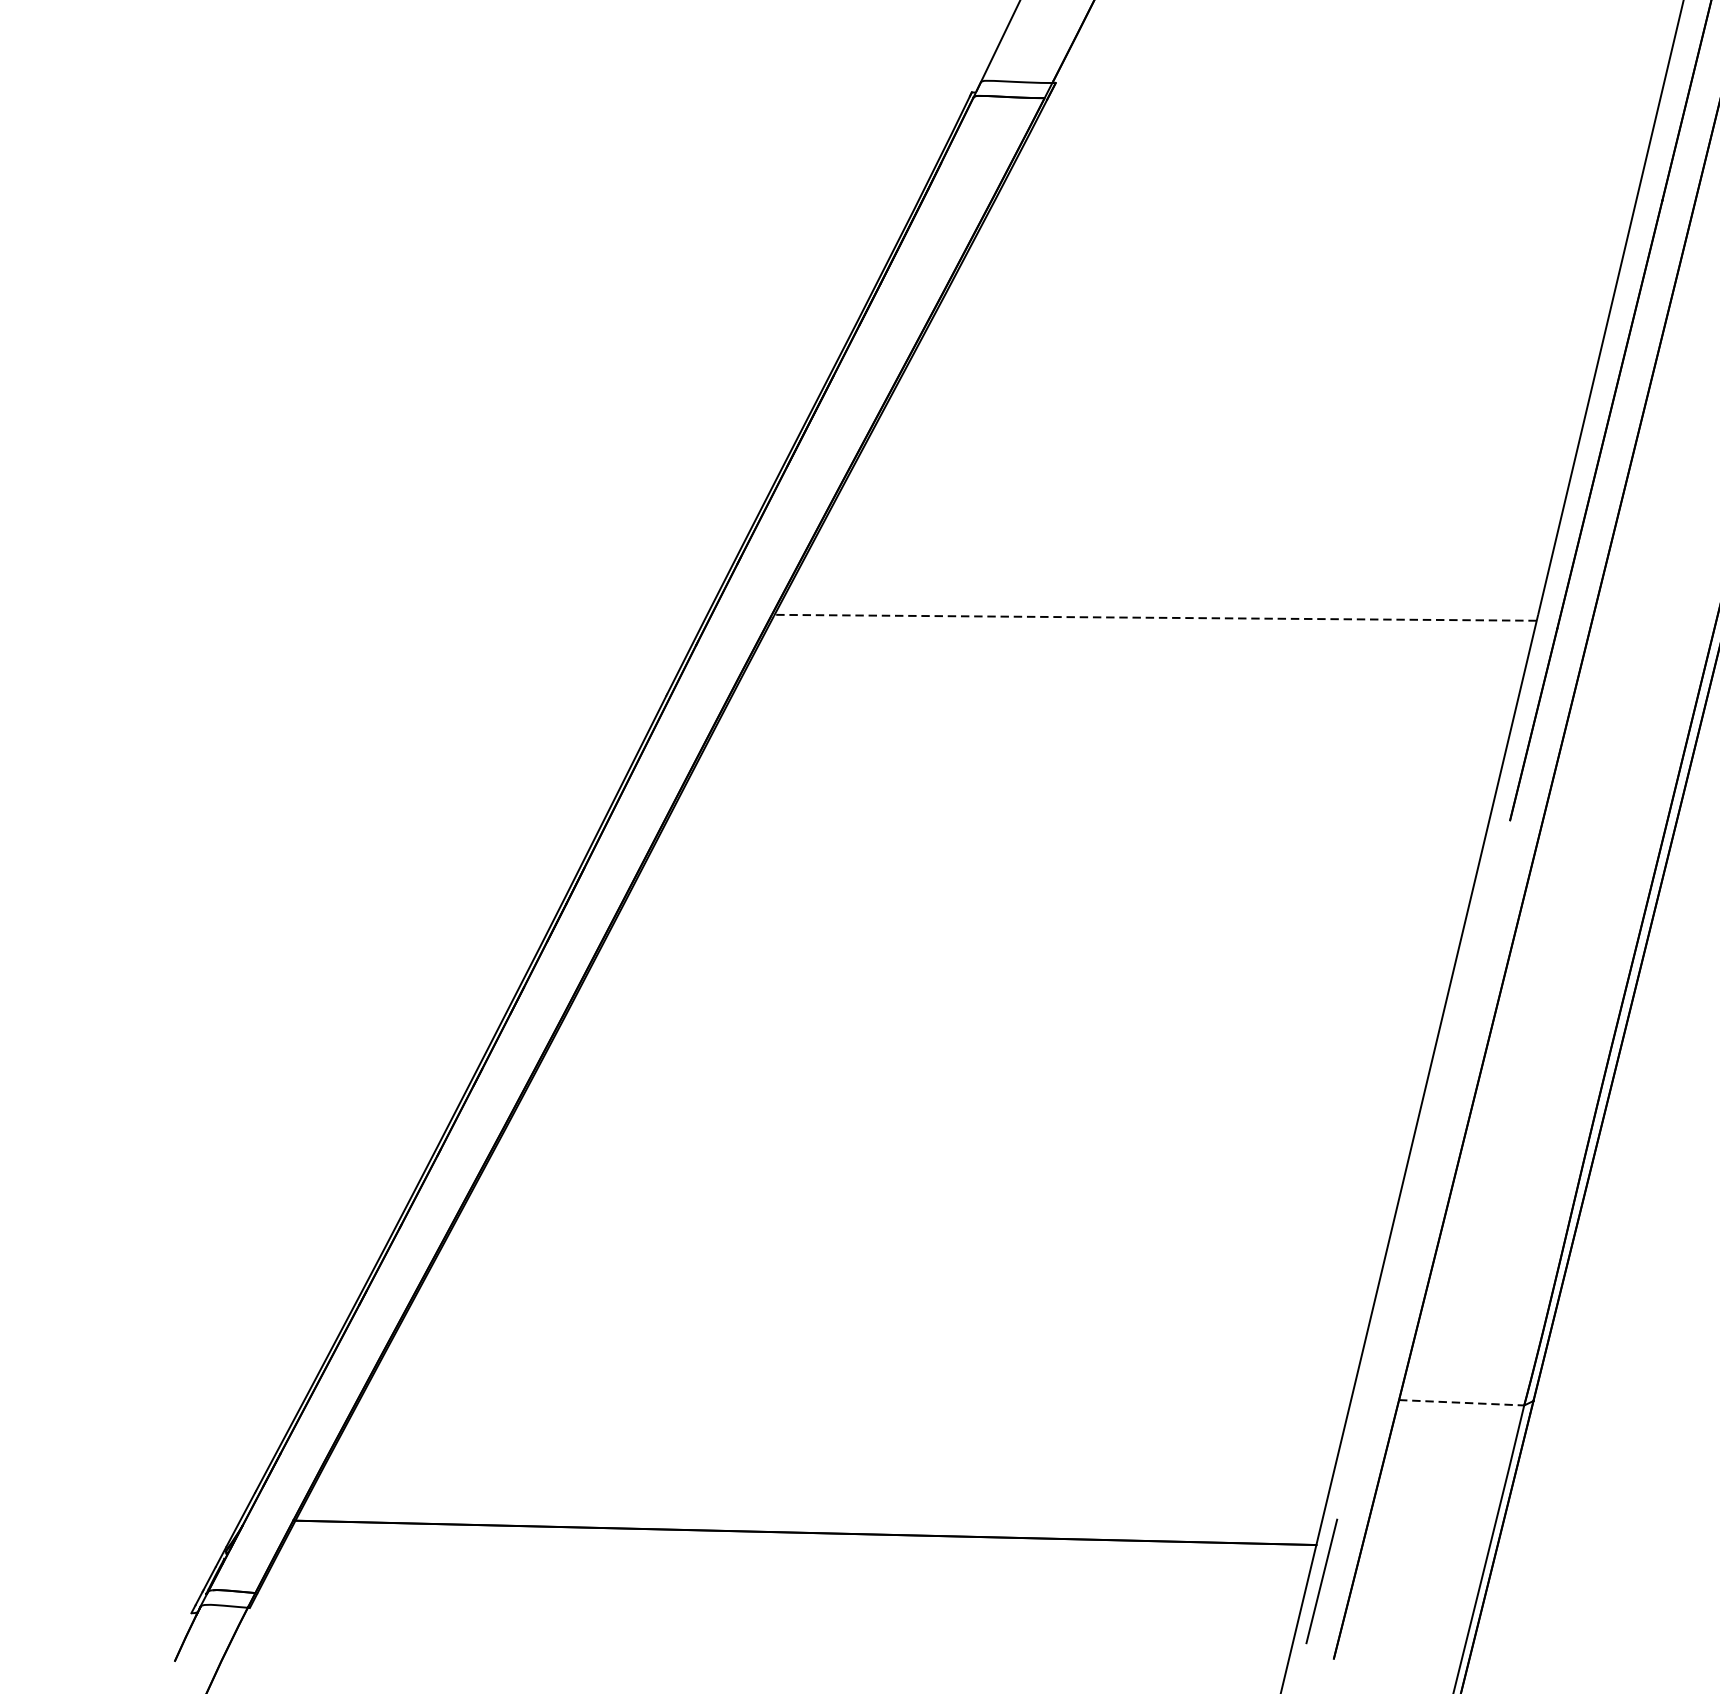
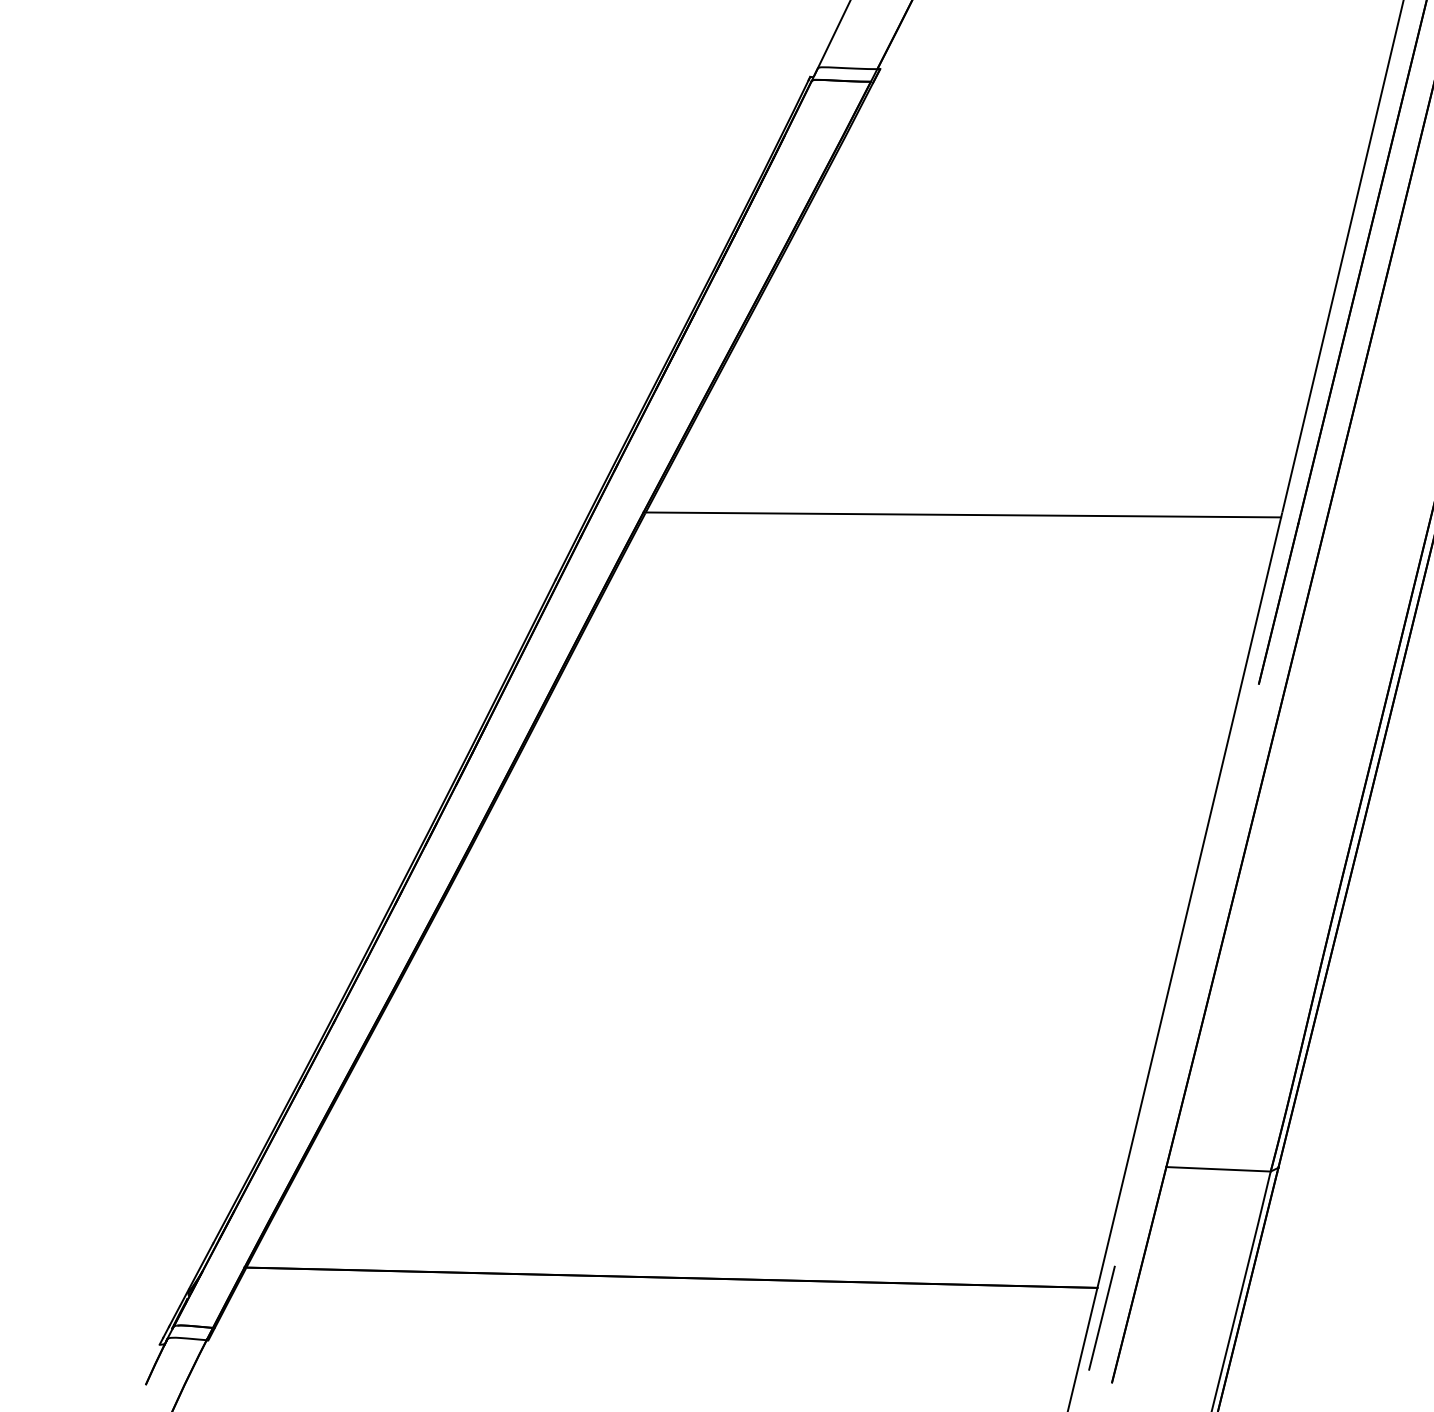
line: (1154, 617) -> (962, 514), dashed -> solid
line: (1462, 1403) -> (1219, 1169), dashed -> solid

